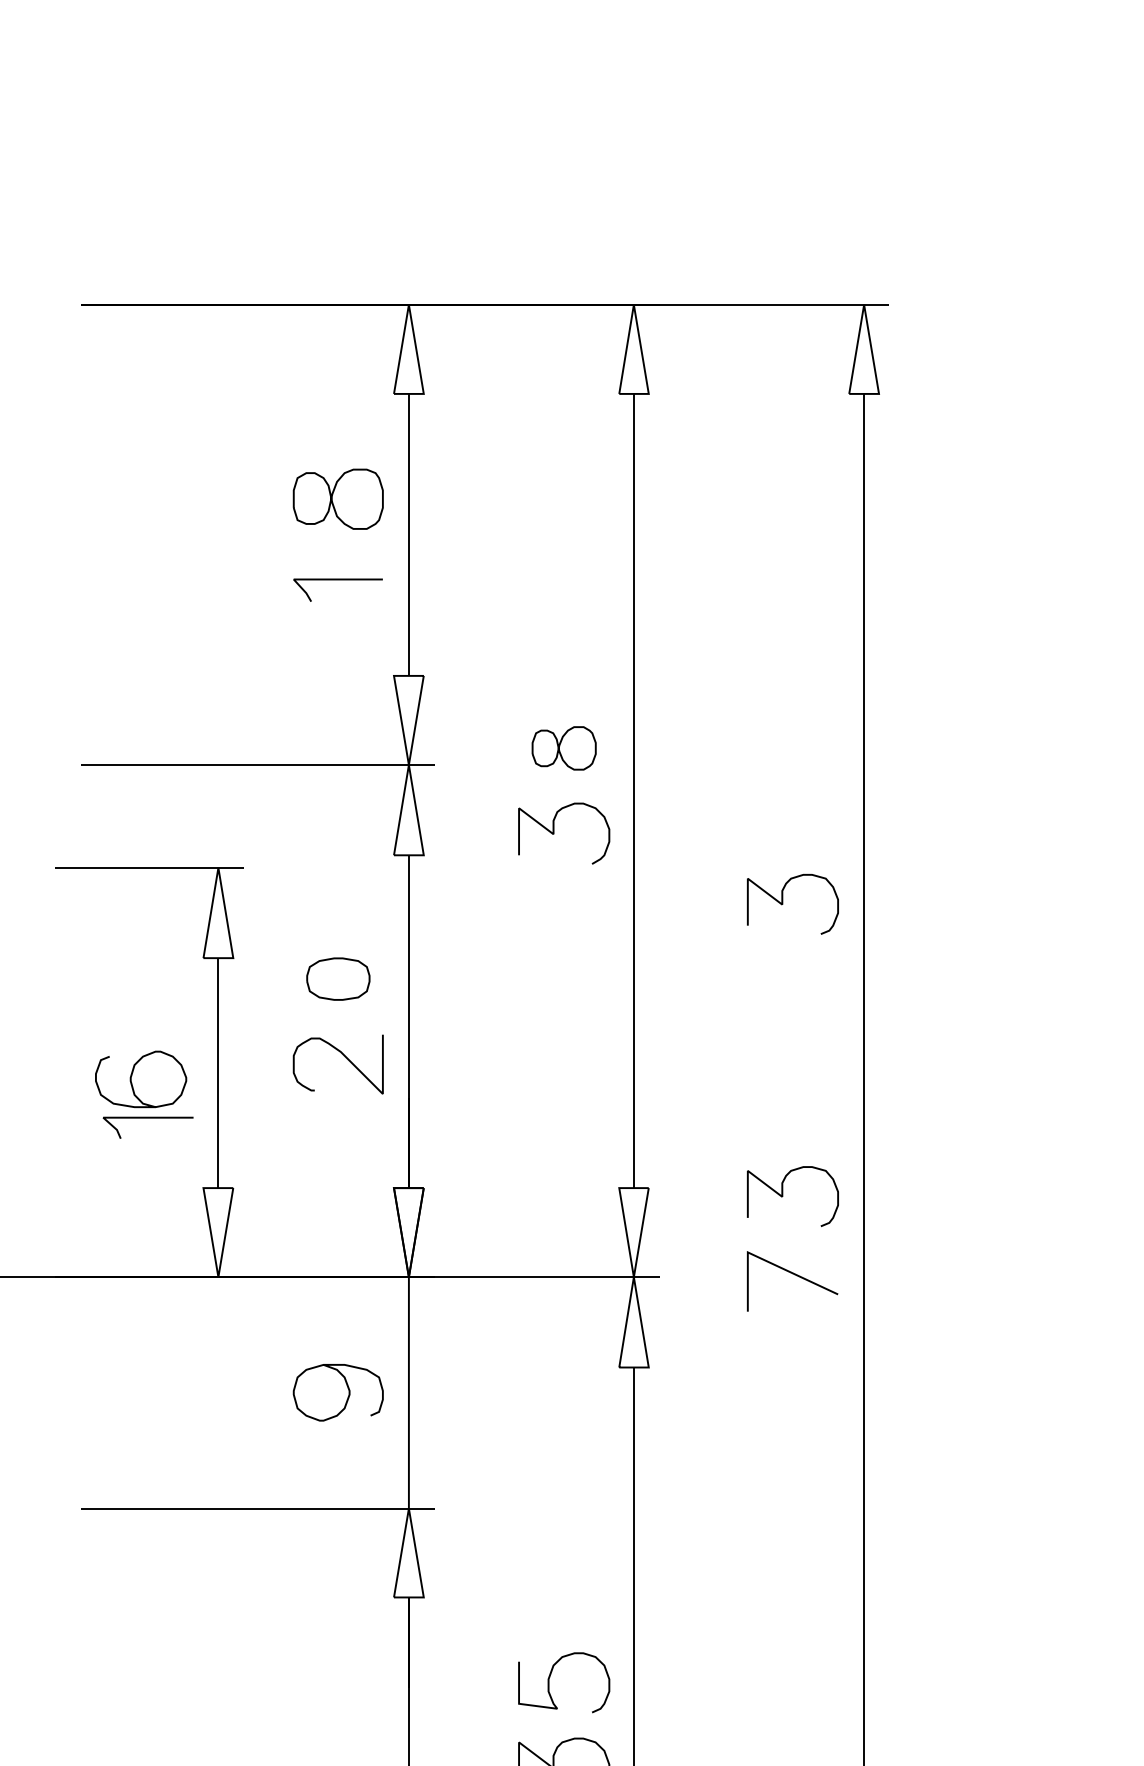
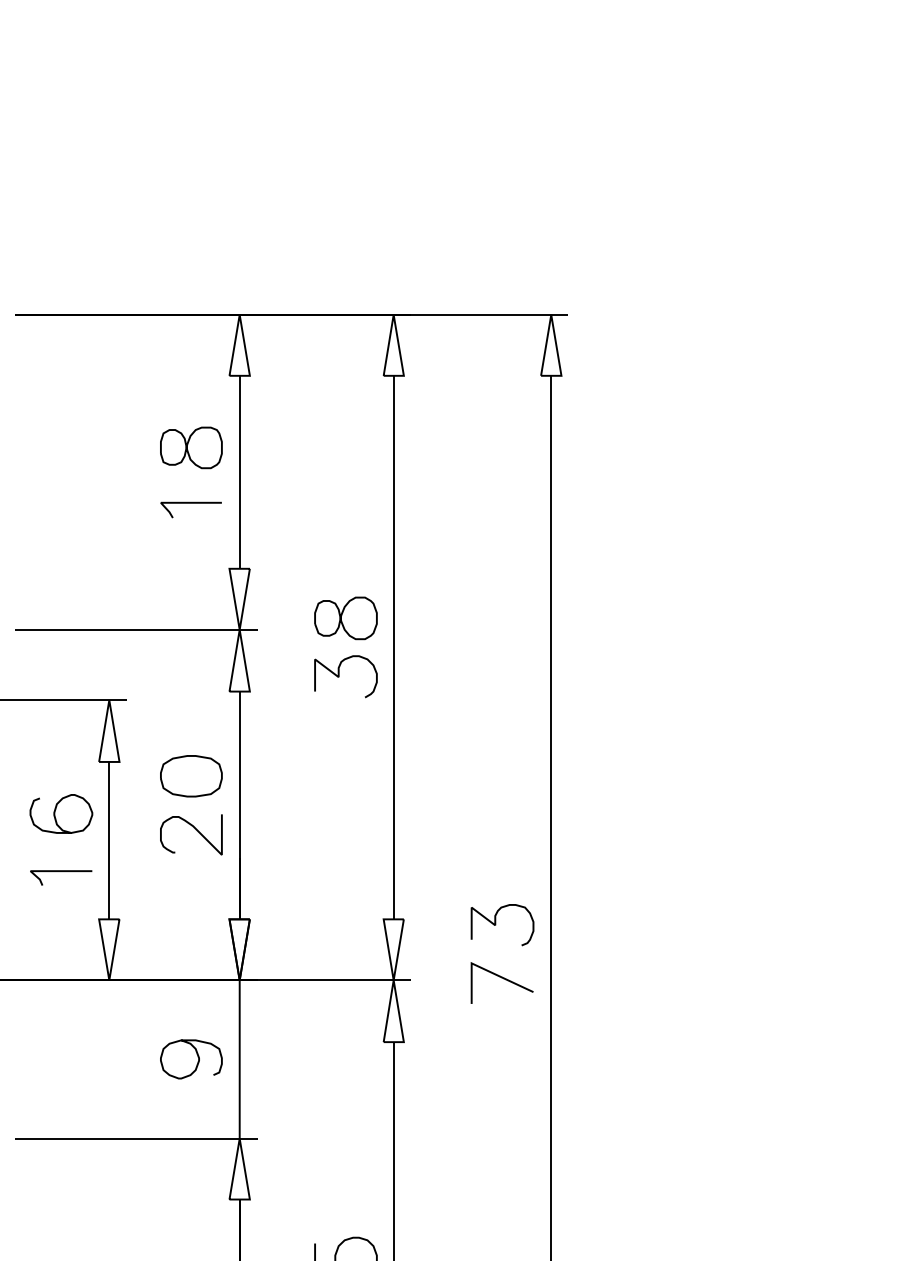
part: (563, 748) -> (345, 618), size x1.43
curve: (784, 903) -> (496, 724), removed
part: (338, 979) -> (191, 776), size x1.43
curve: (132, 1078) -> (55, 813), moved

